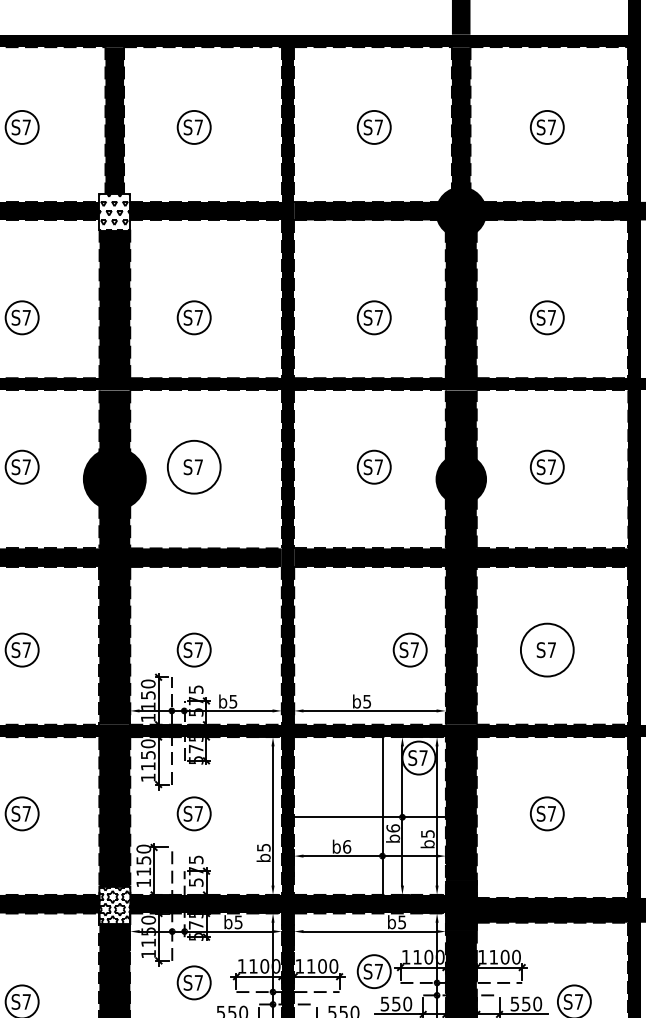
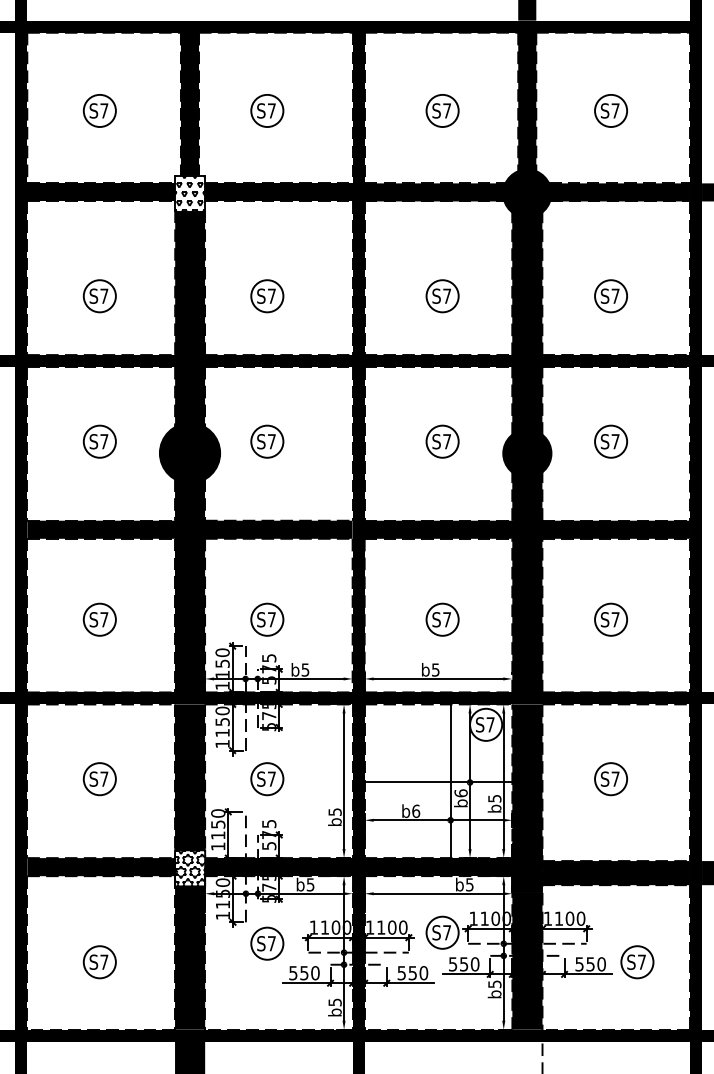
circle: (194, 467) -> (267, 441), size x0.62
part: (410, 649) -> (442, 619), moved
circle: (547, 649) -> (611, 619), size x0.62

